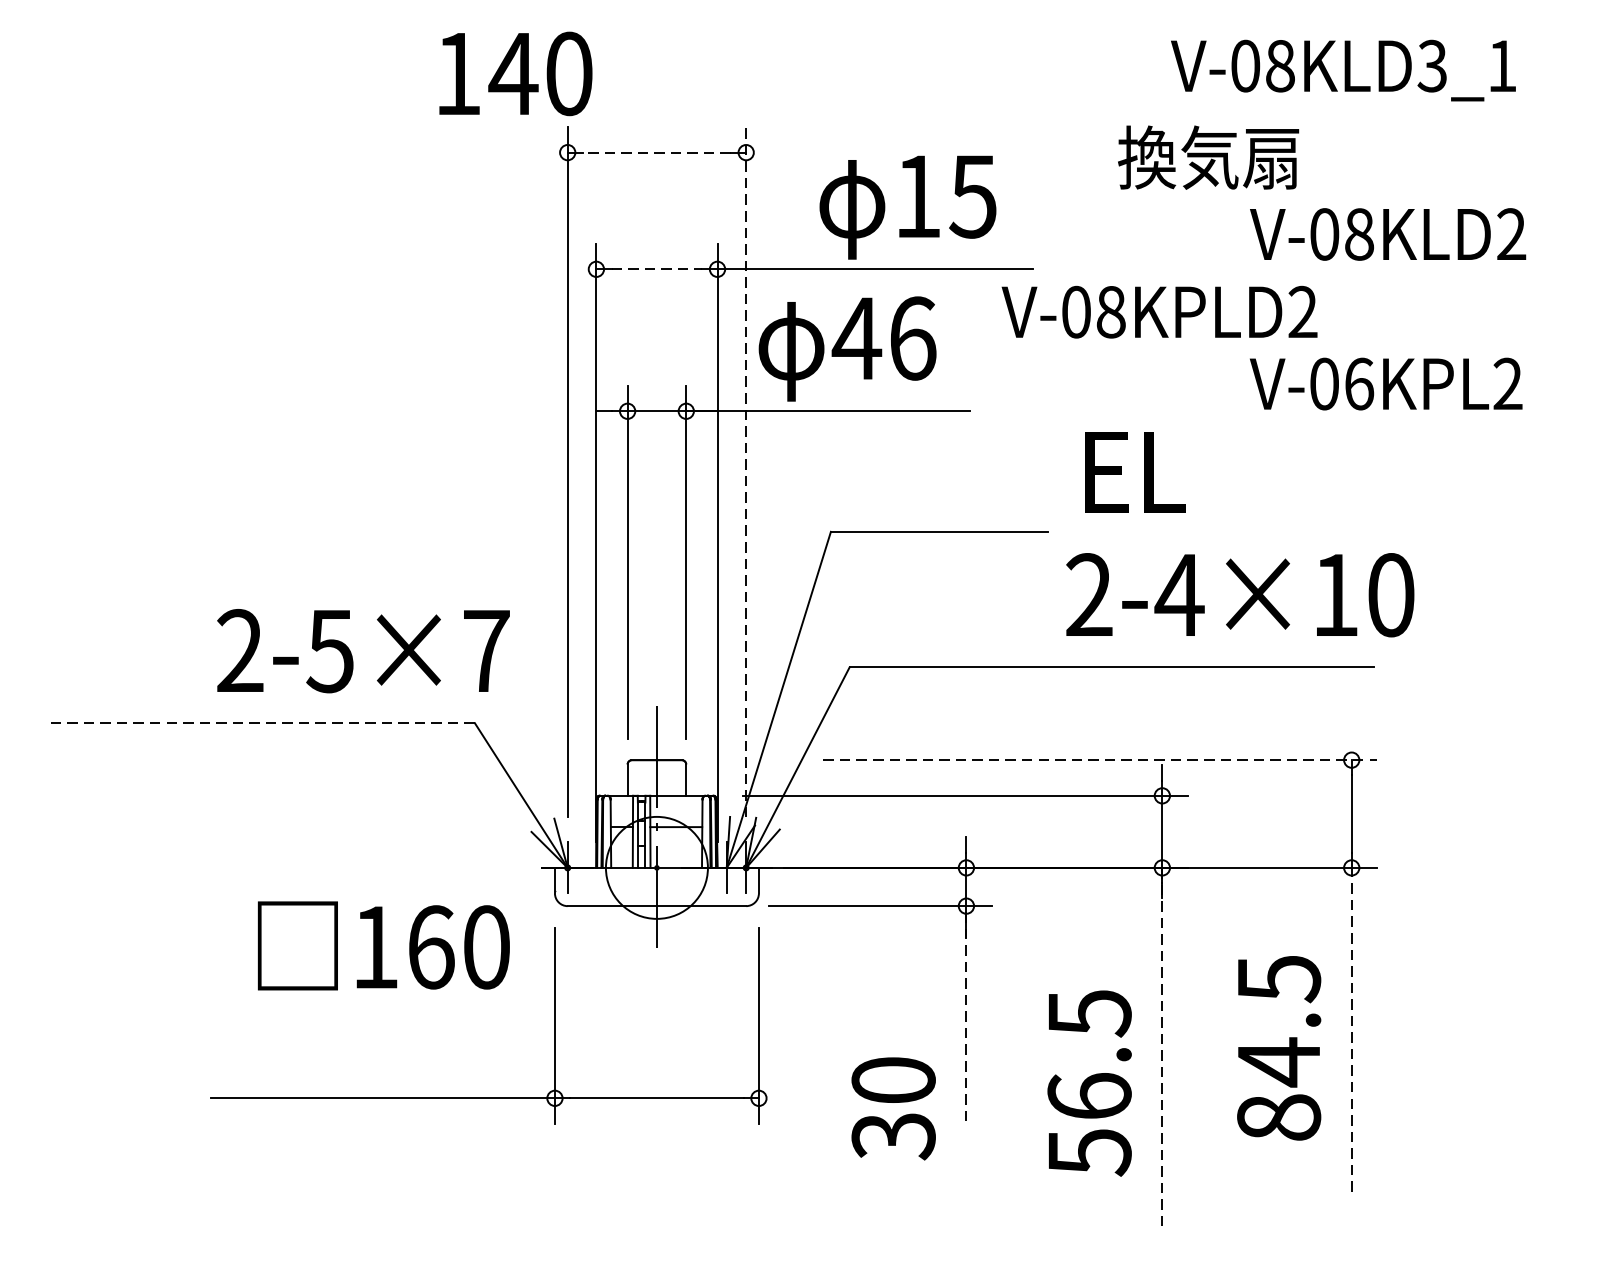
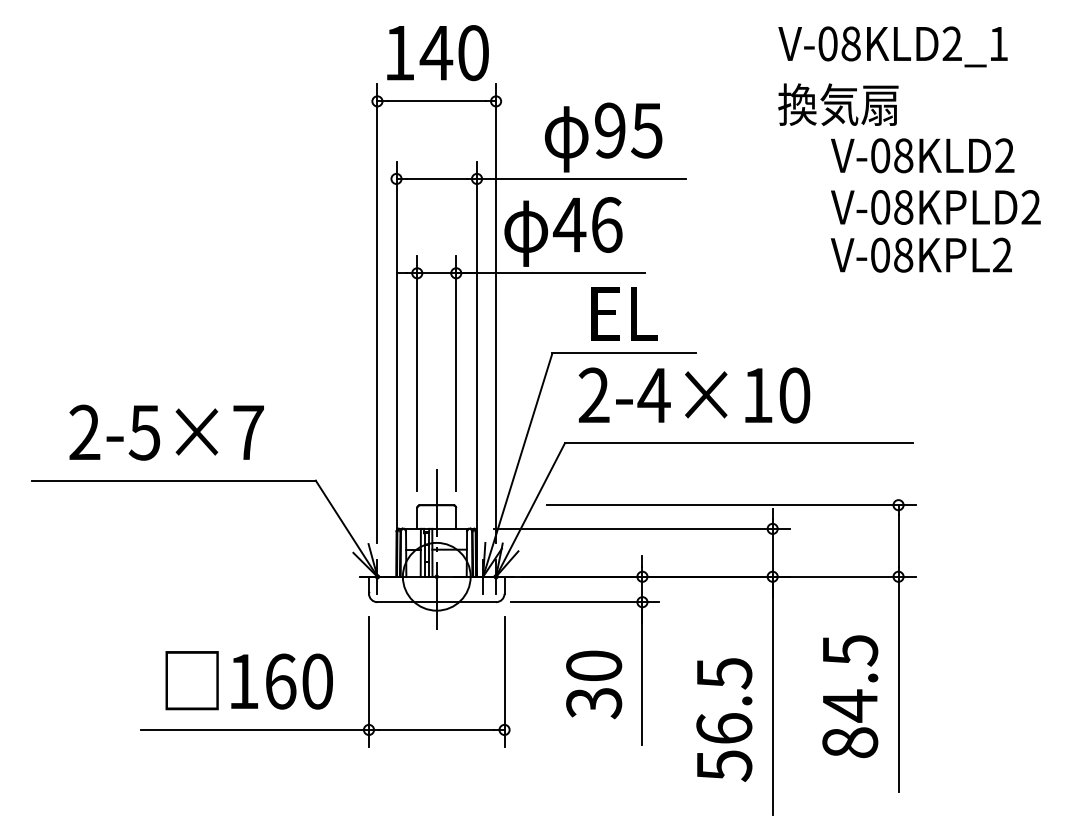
text: (1431, 67) -> (951, 44), V-08KLD3_1 -> V-08KLD2_1
text: (515, 74) -> (437, 53), moved
line: (656, 152) -> (436, 101), dashed -> solid
text: (1208, 157) -> (838, 104), moved
text: (918, 196) -> (610, 130), 15 -> 95
line: (658, 268) -> (437, 178), dashed -> solid
text: (1159, 312) -> (935, 207), moved
text: (1359, 382) -> (903, 254), V-06KPL2 -> V-08KPL2
line: (746, 471) -> (496, 313), dashed -> solid
text: (1135, 471) -> (624, 313), moved
text: (1240, 595) -> (694, 395), moved
text: (363, 650) -> (166, 432), moved
line: (260, 723) -> (173, 480), dashed -> solid
line: (1100, 760) -> (731, 505), dashed -> solid
text: (382, 945) -> (248, 680), moved
line: (966, 1013) -> (642, 673), dashed -> solid
line: (1351, 1029) -> (898, 684), dashed -> solid
line: (1162, 1046) -> (772, 695), dashed -> solid
text: (894, 1108) -> (594, 684), moved

